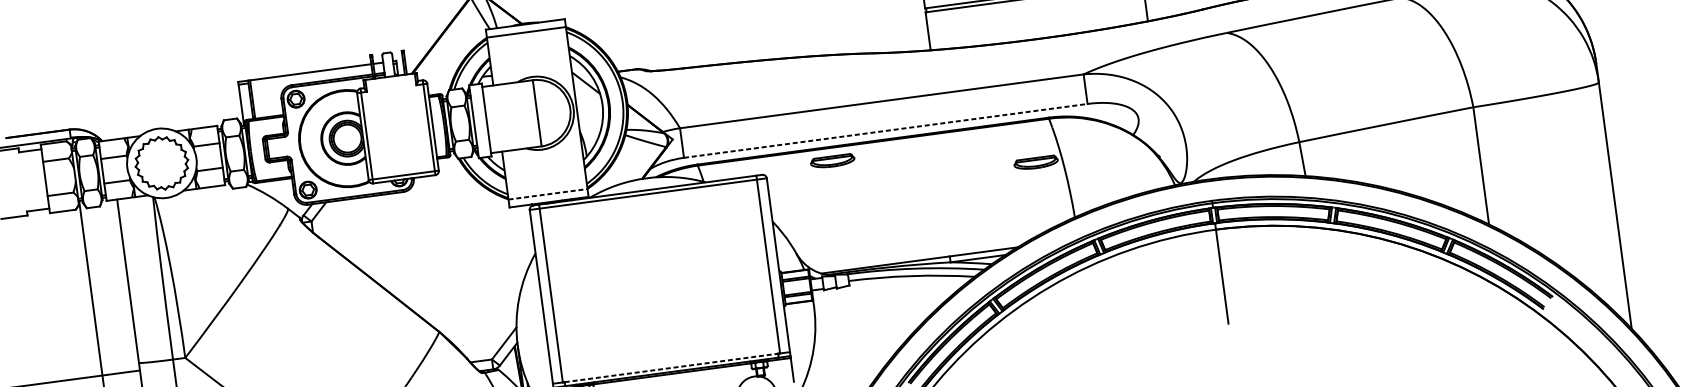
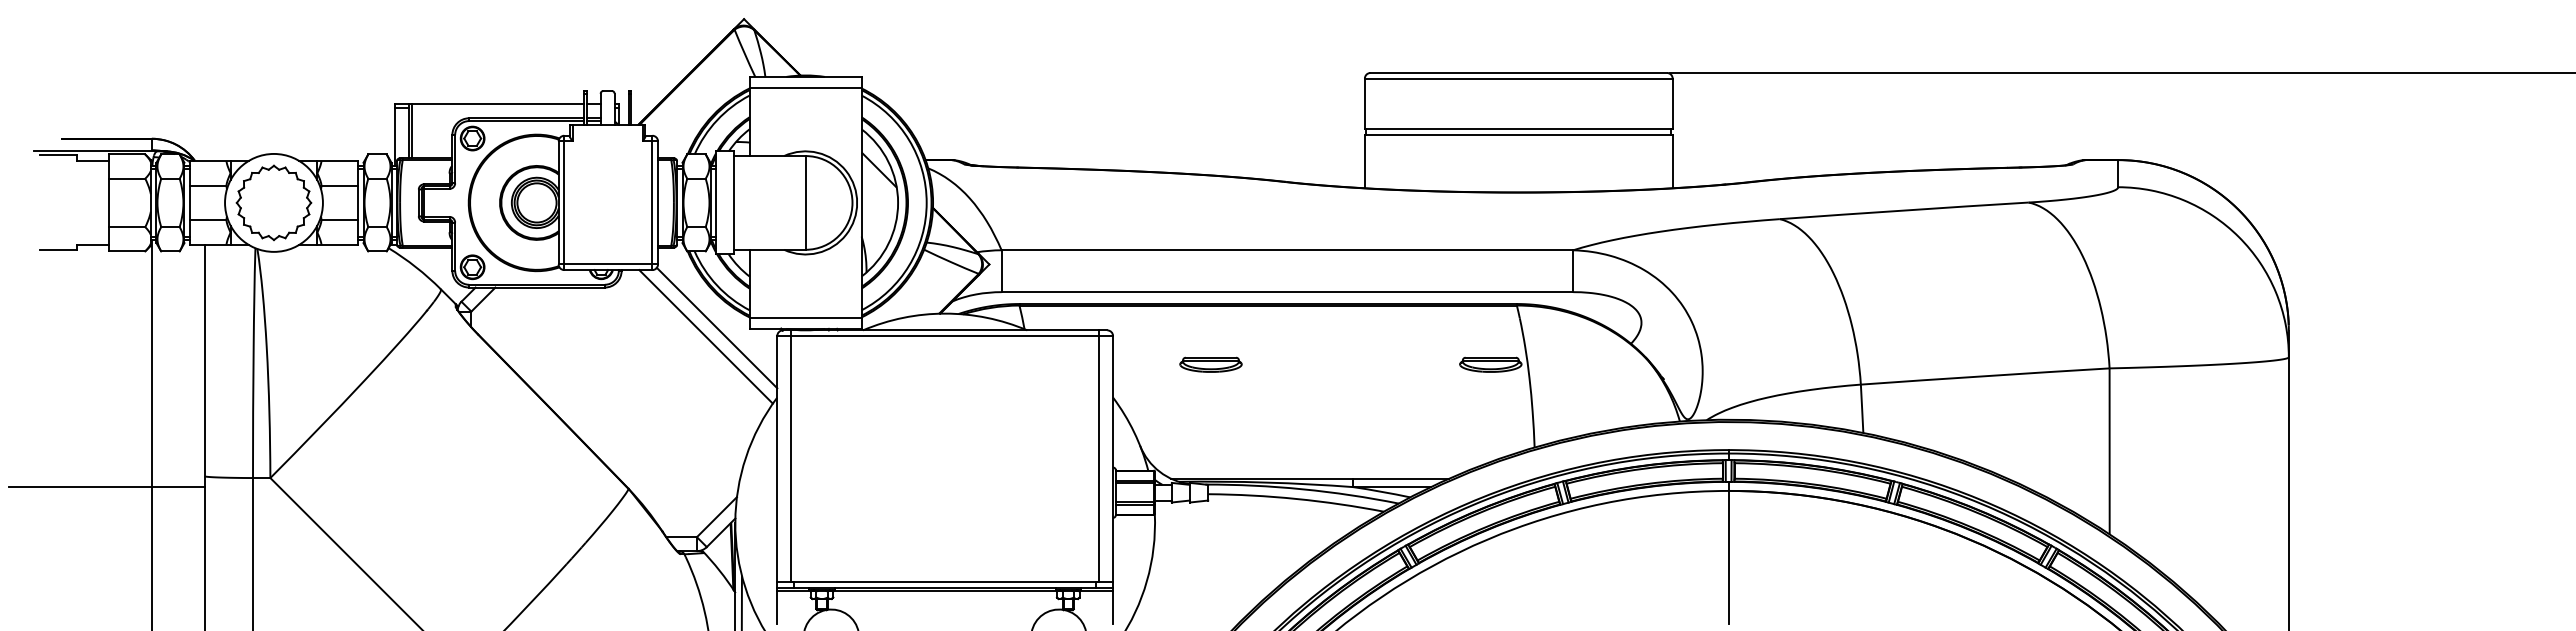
line: (885, 131) -> (1287, 292), dashed -> solid
part: (832, 161) -> (1210, 364), moved
line: (547, 194) -> (805, 317), dashed -> solid
line: (486, 209) -> (716, 327), added
line: (479, 217) -> (705, 336), added
line: (671, 368) -> (945, 582), dashed -> solid

